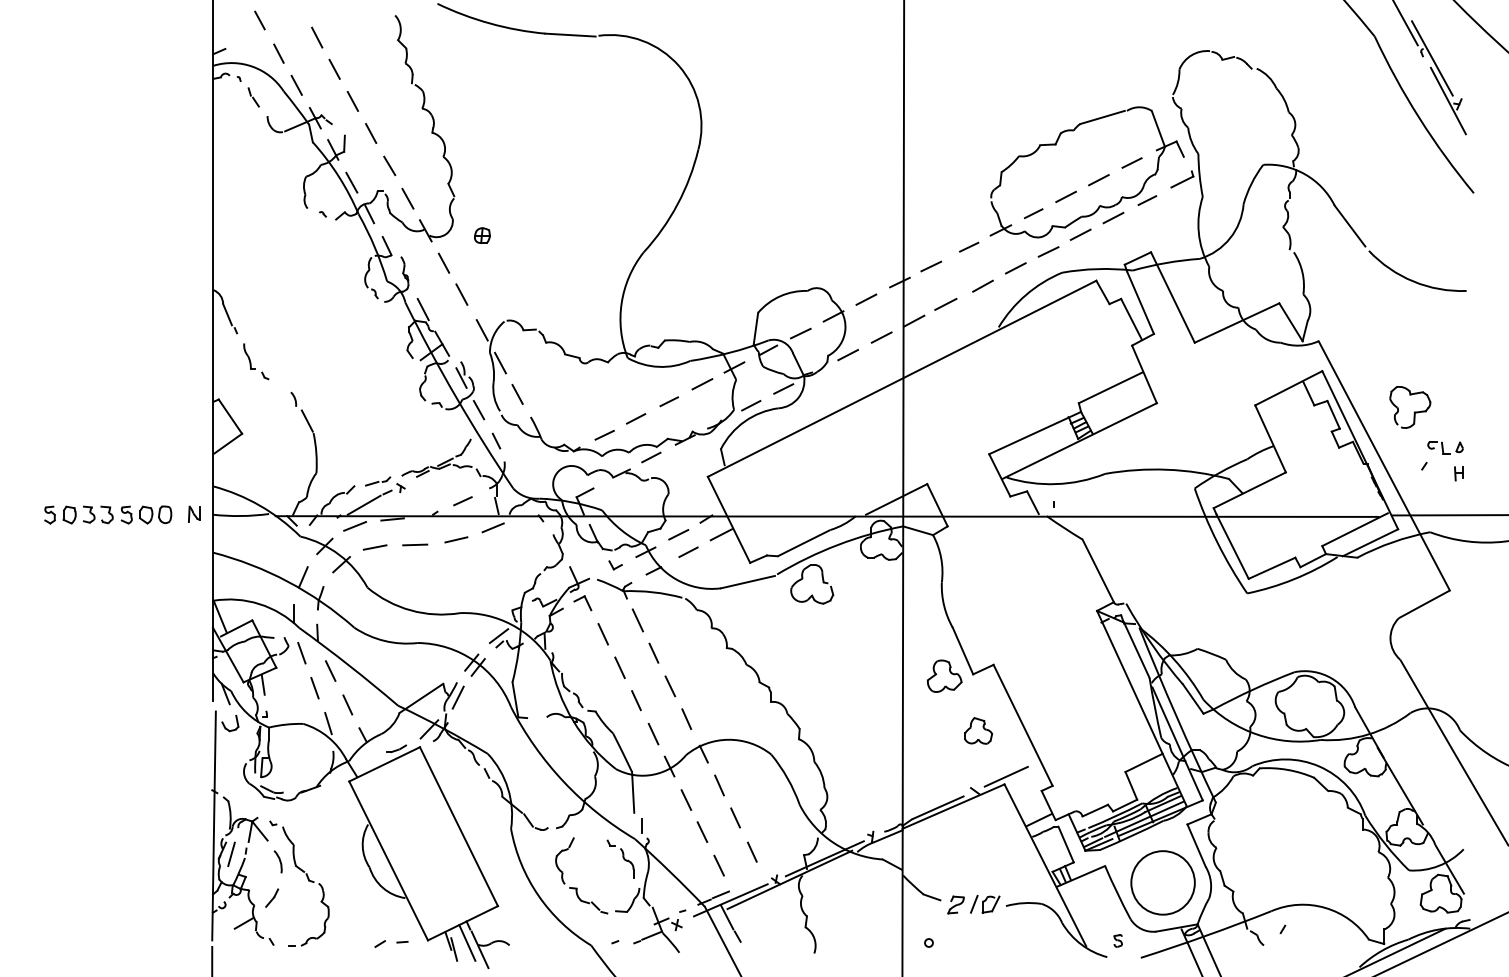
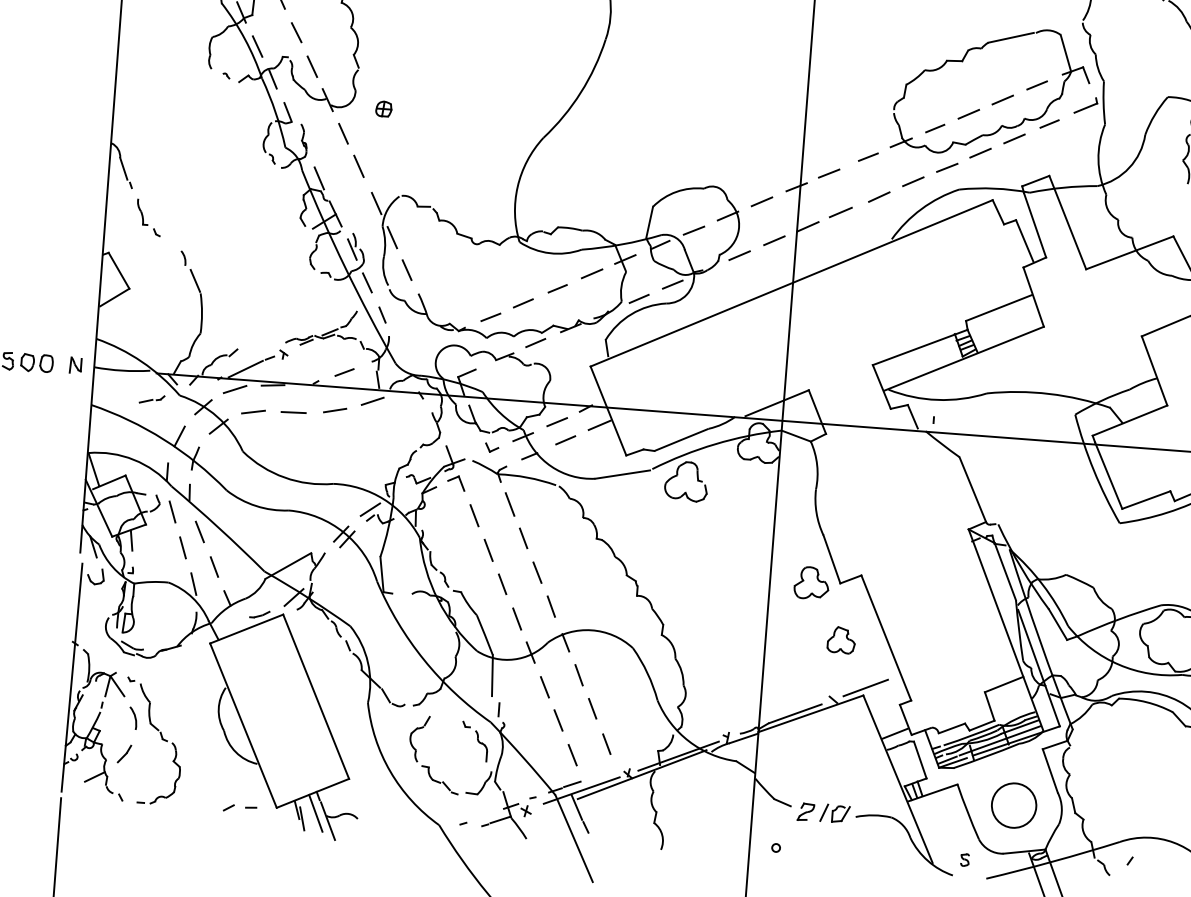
part: (378, 481) -> (152, 399), moved
line: (457, 697) -> (324, 567), removed
line: (231, 854) -> (87, 707), removed
circle: (1162, 882) -> (1013, 805), size x0.7

